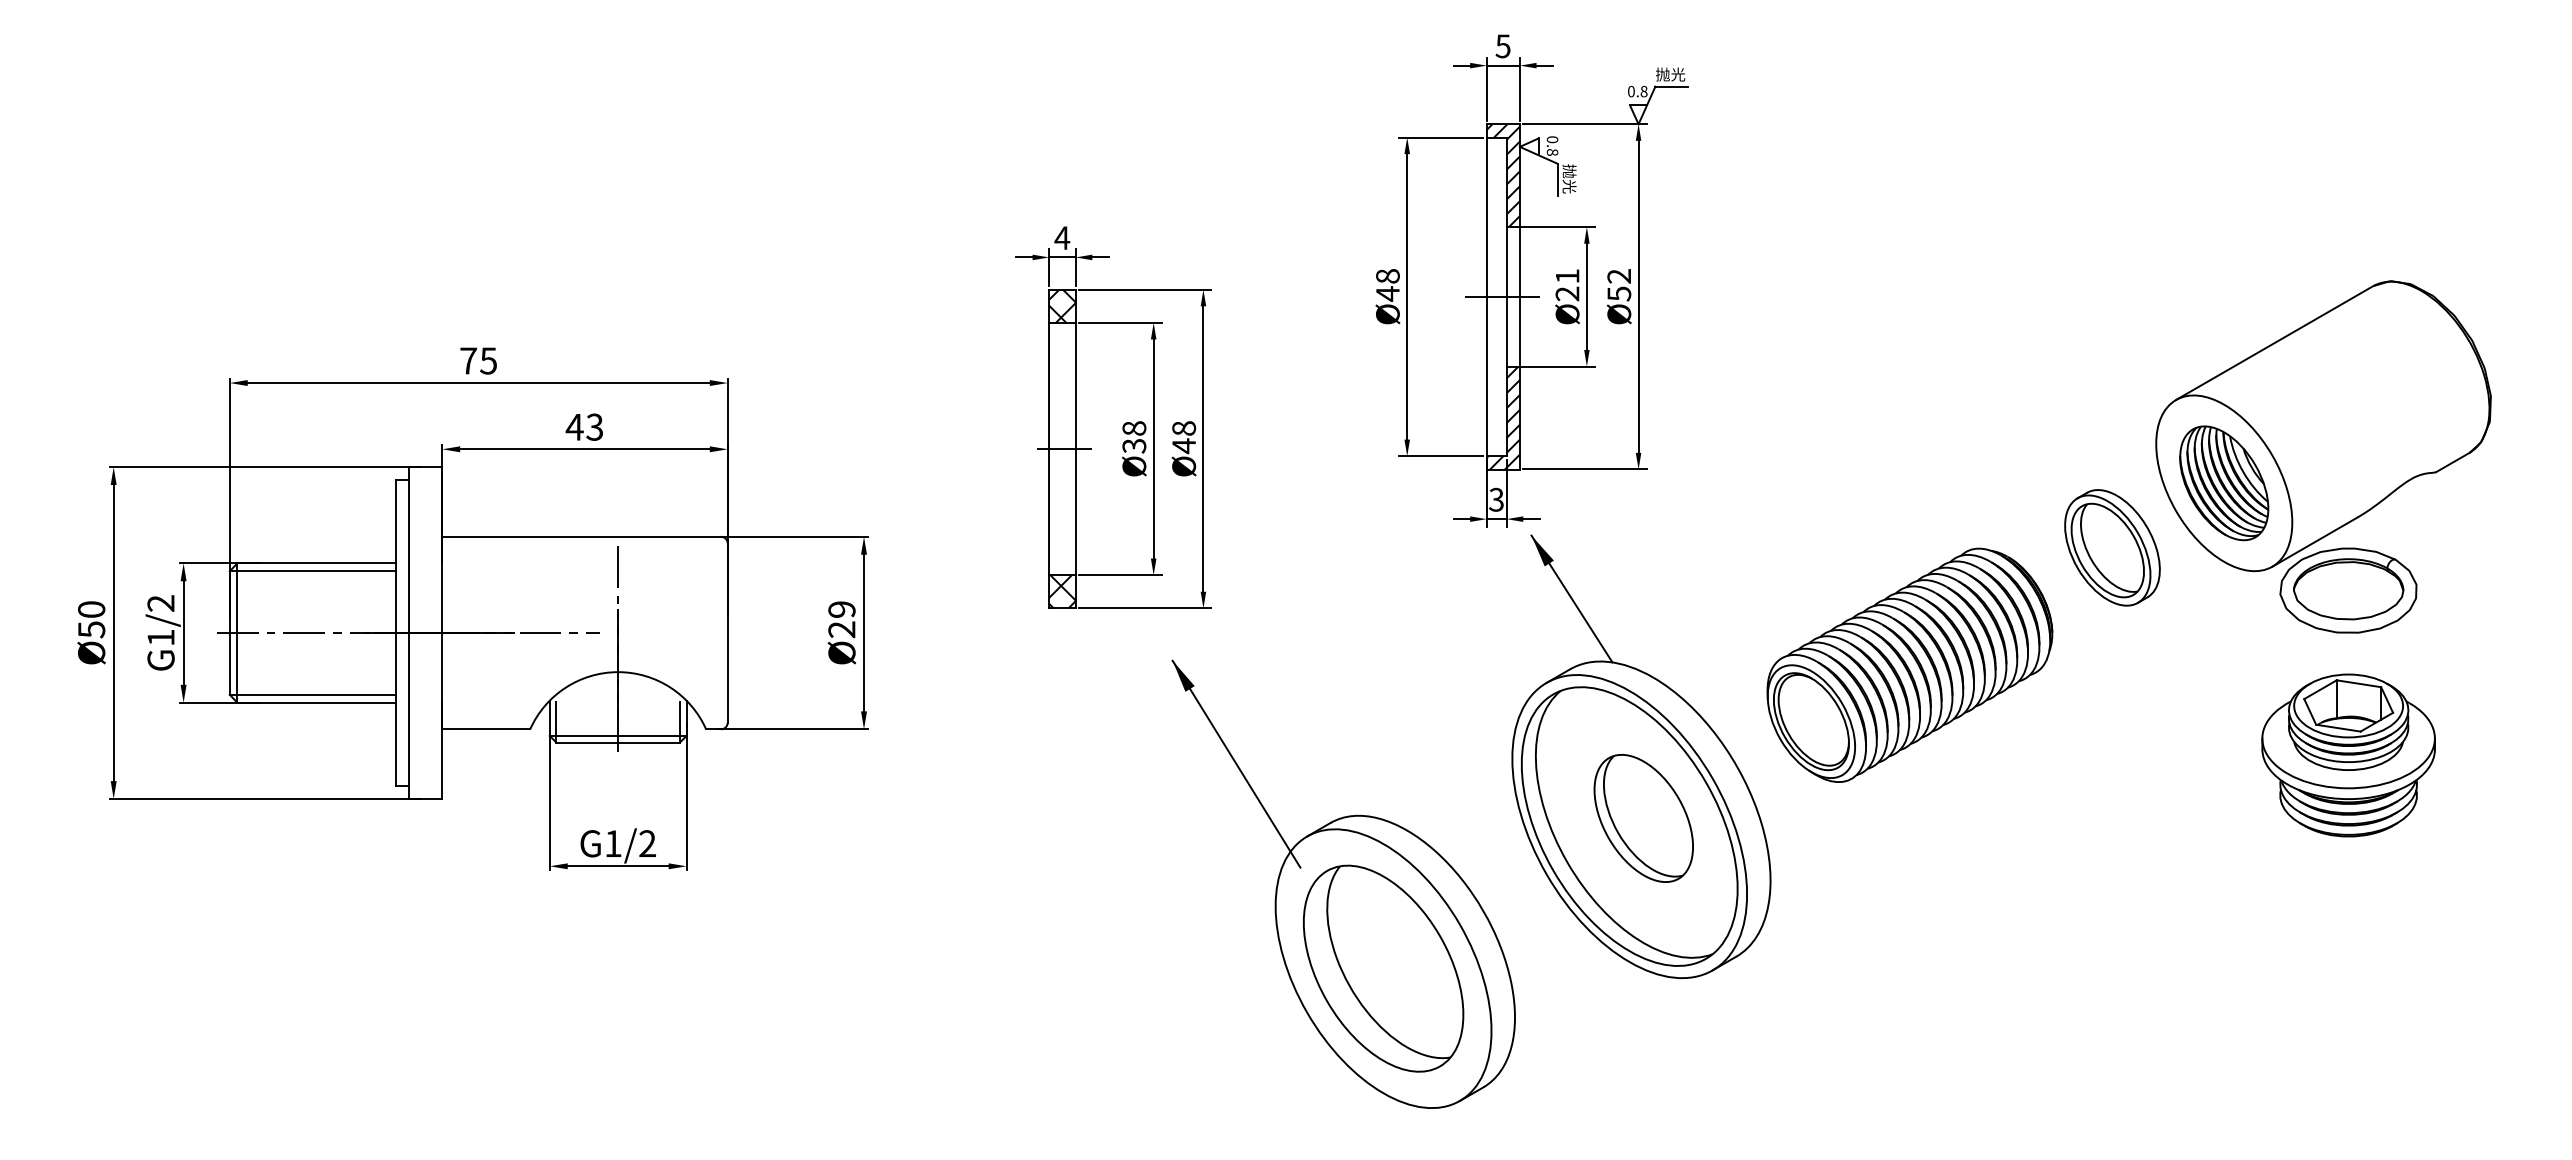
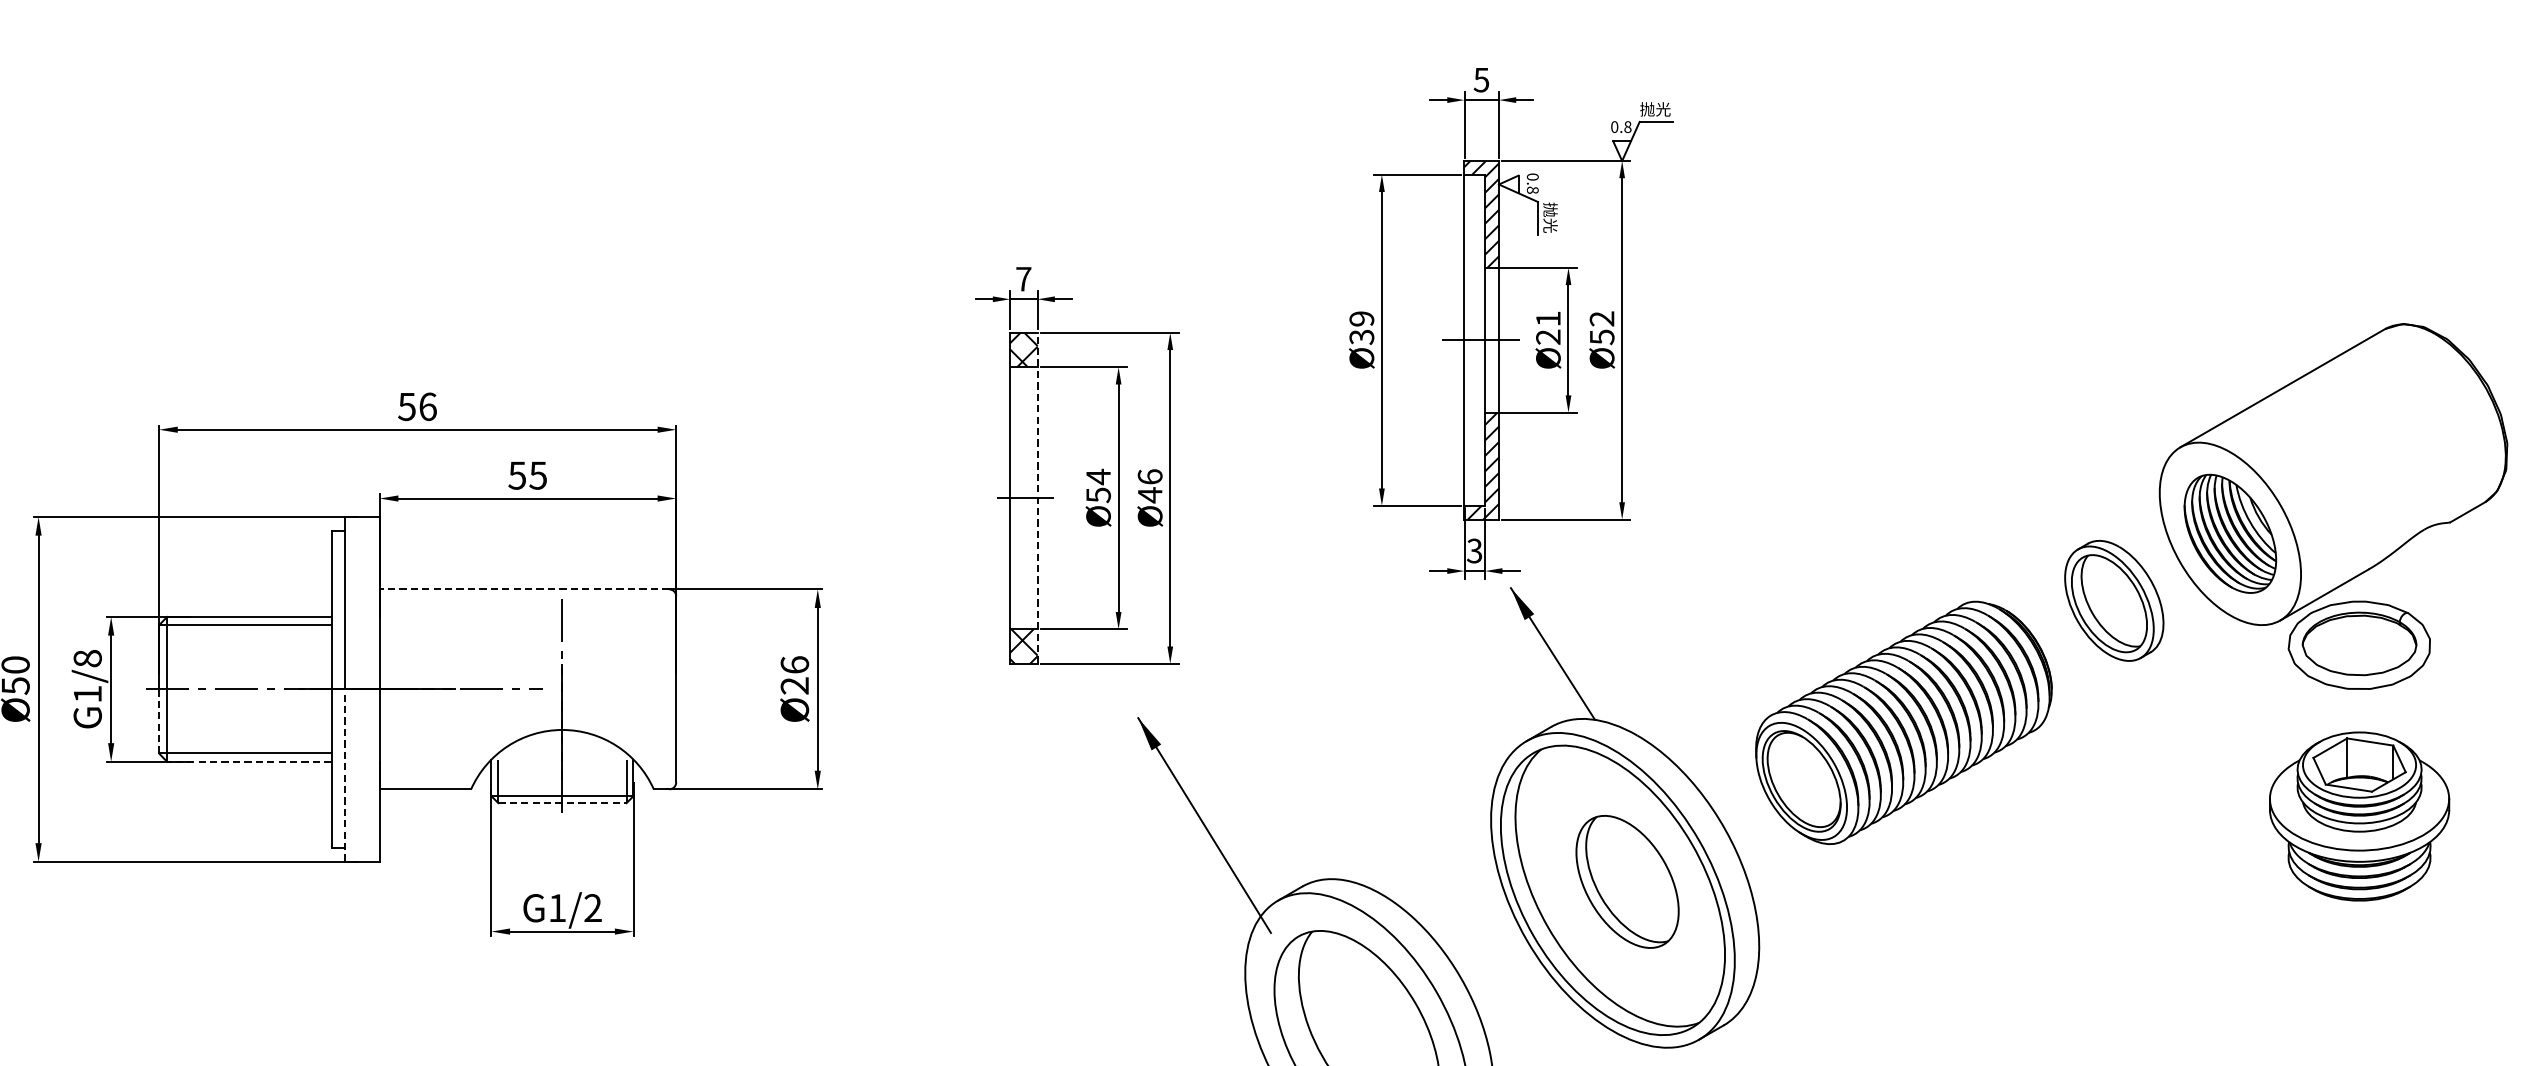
text: (1062, 237) -> (1023, 278), 4 -> 7
text: (1387, 285) -> (1361, 328), Ø48 -> Ø39
text: (478, 360) -> (417, 406), 75 -> 56
text: (584, 426) -> (527, 474), 43 -> 55
text: (1184, 428) -> (1150, 476), Ø48 -> Ø46
text: (1134, 436) -> (1098, 485), Ø38 -> Ø54
line: (1075, 448) -> (1037, 497), solid -> dashed
line: (581, 536) -> (524, 589), solid -> dashed
text: (160, 603) -> (87, 658), G1/2 -> G1/8
text: (841, 609) -> (794, 664), Ø29 -> Ø26
line: (229, 663) -> (158, 720), solid -> dashed
line: (316, 702) -> (249, 761), solid -> dashed
line: (409, 716) -> (345, 776), solid -> dashed
line: (618, 742) -> (562, 803), solid -> dashed

